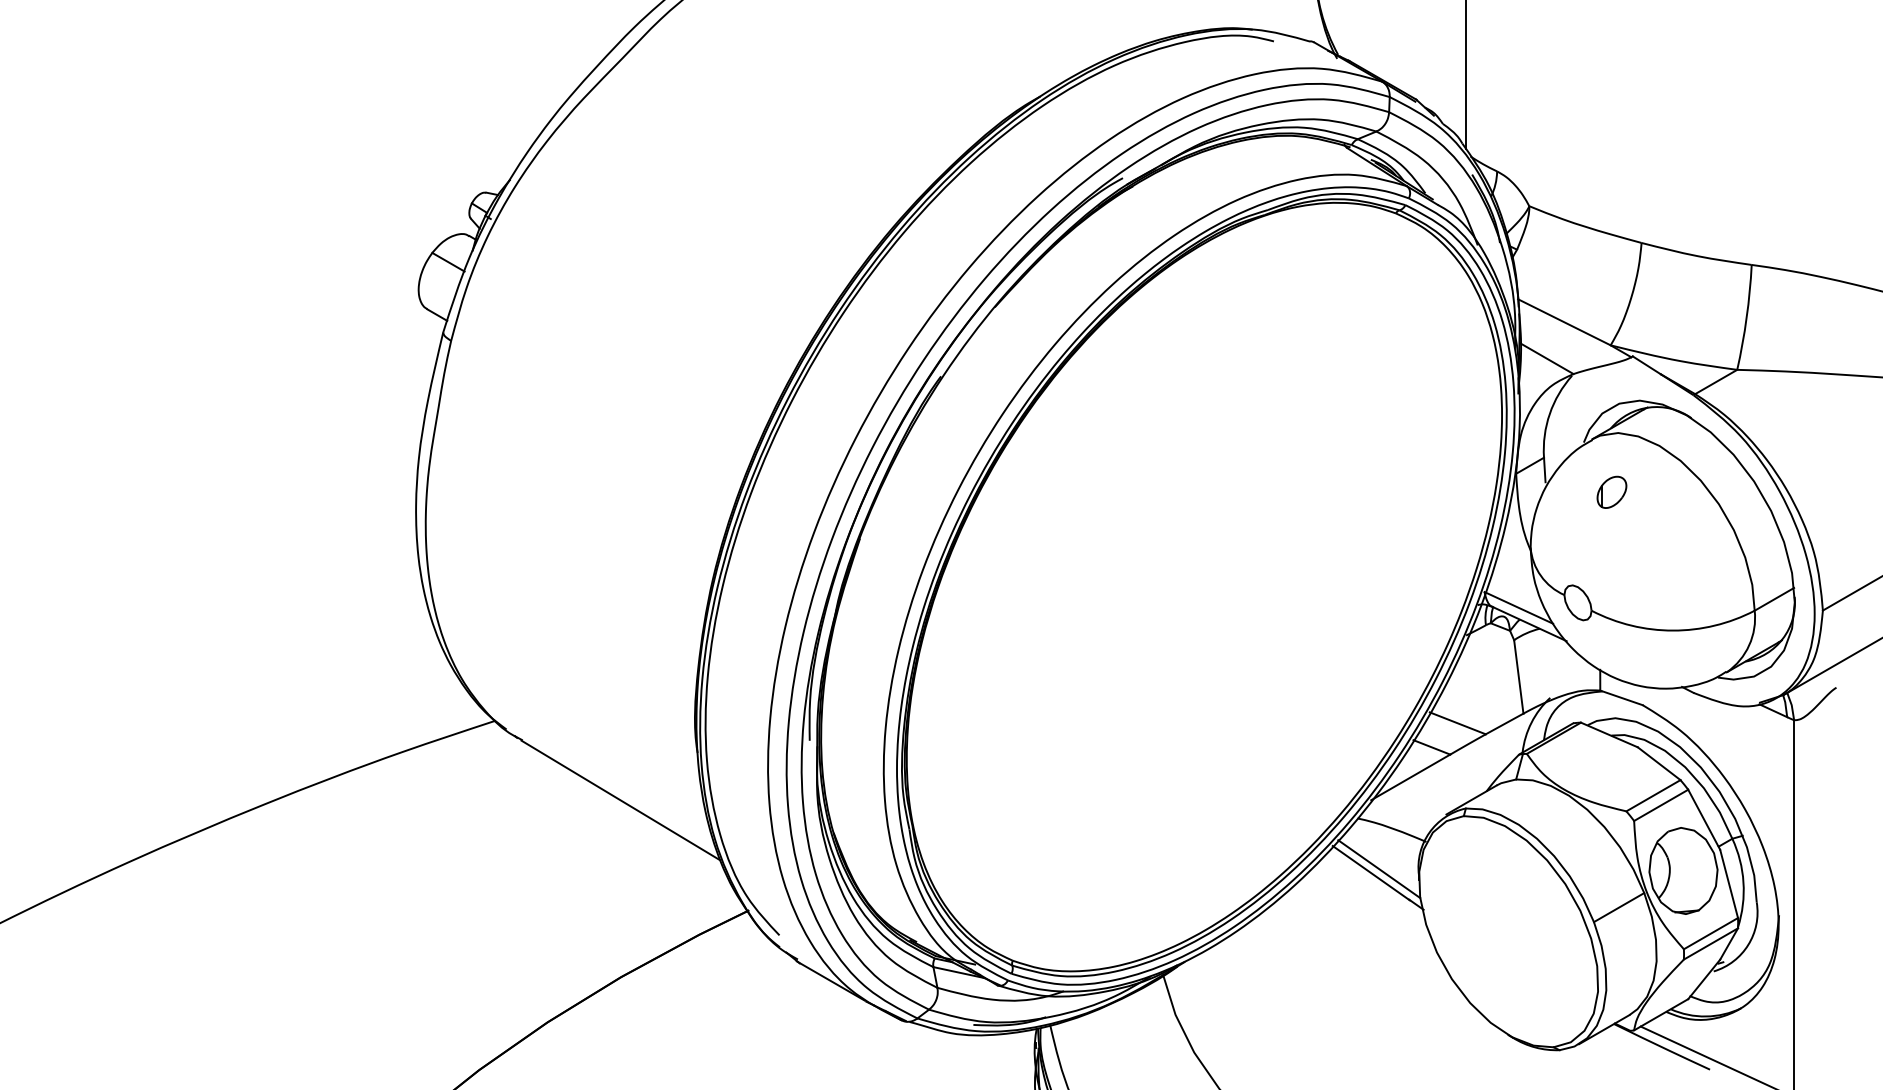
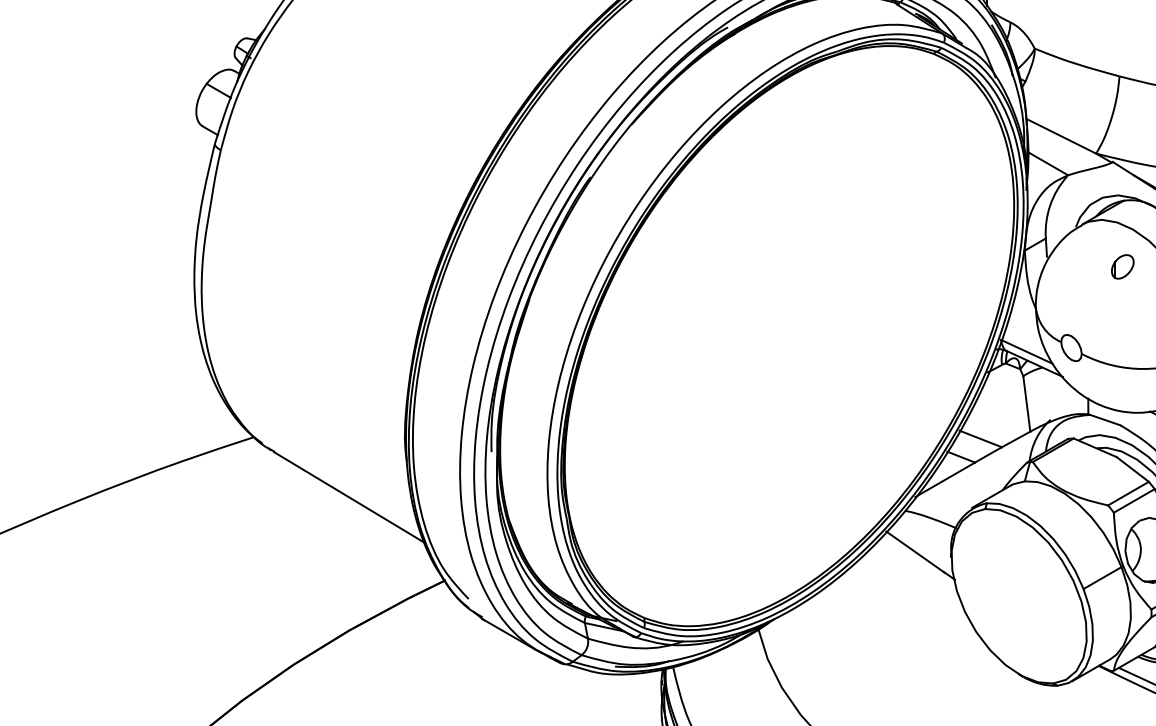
part: (1611, 491) -> (1122, 266), moved
line: (1379, 869) -> (921, 549), removed

